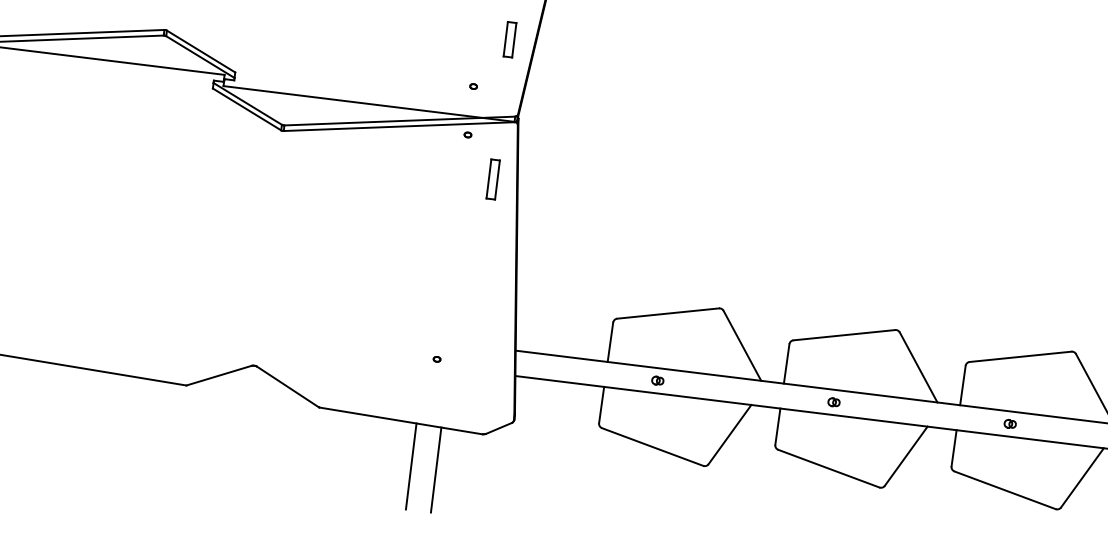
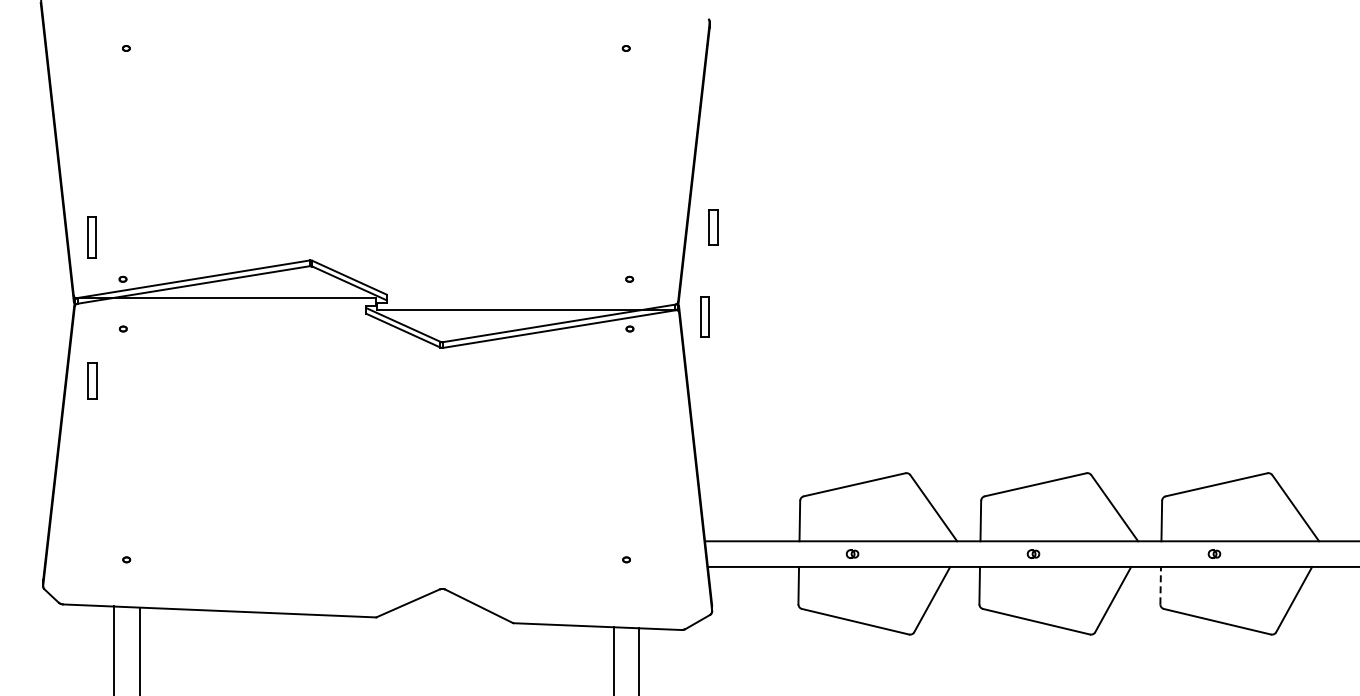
part: (509, 39) -> (713, 227), moved
part: (492, 179) -> (704, 316), moved
line: (953, 448) -> (1160, 585), solid -> dashed

